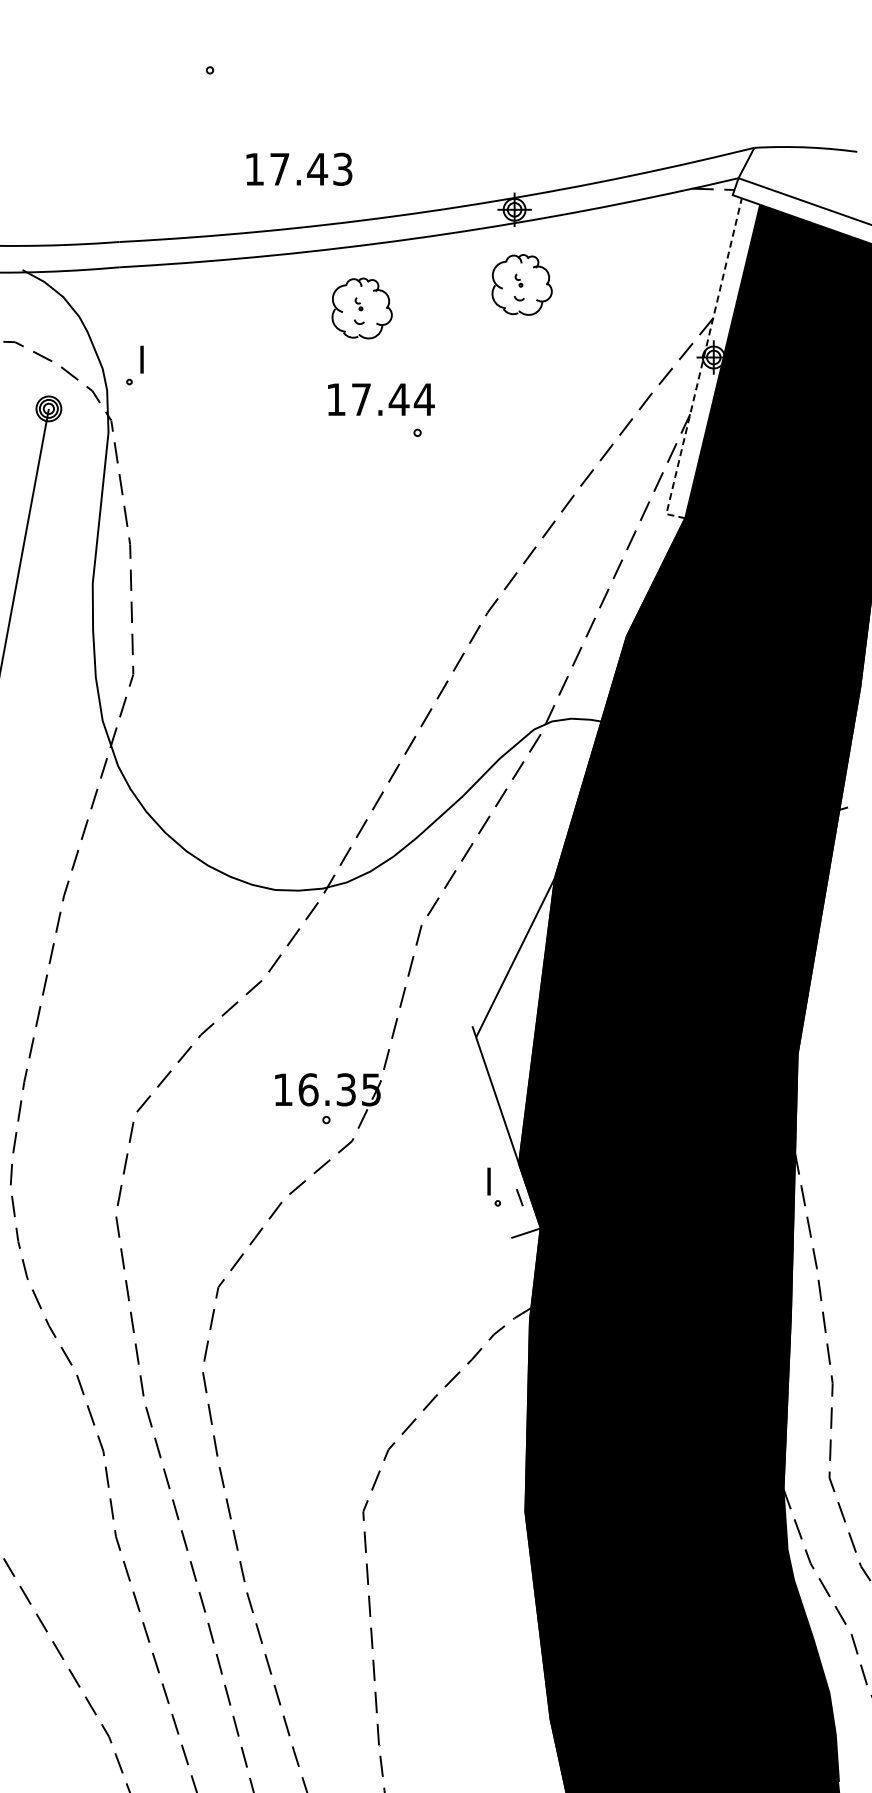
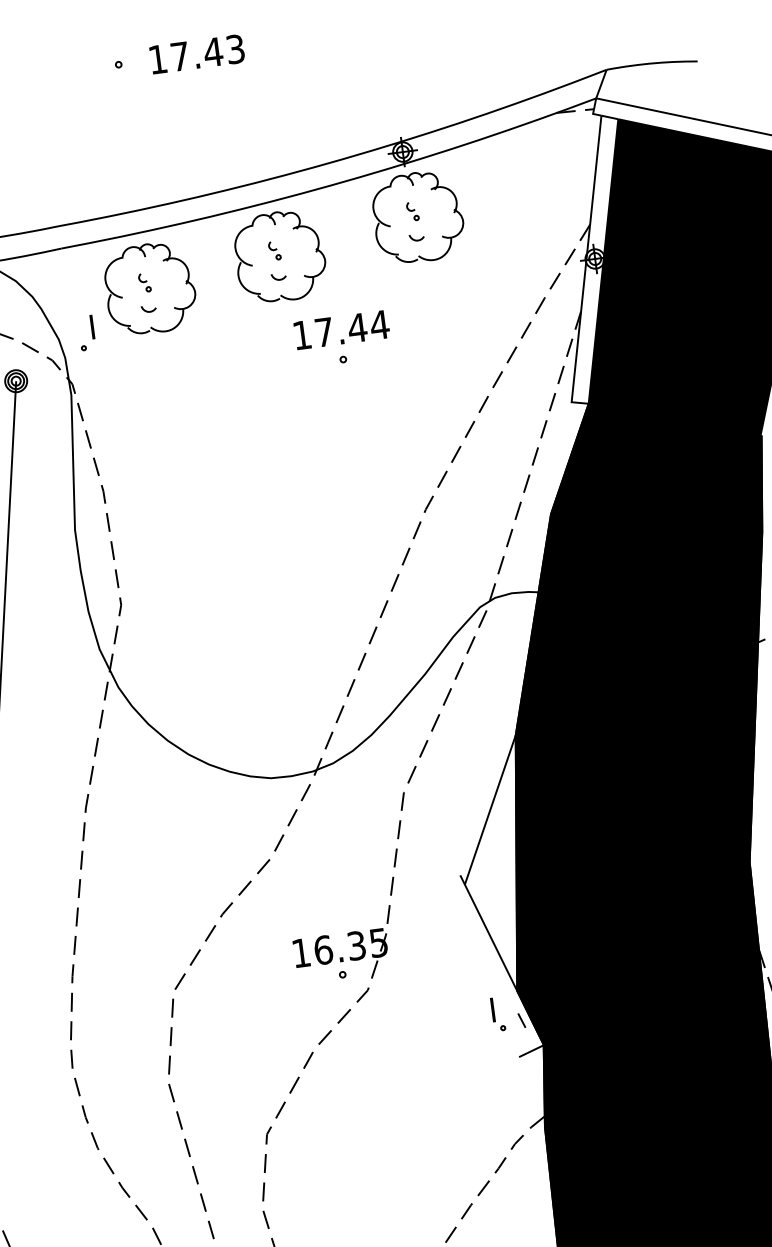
text: (299, 168) -> (197, 53), moved
part: (521, 284) -> (417, 217), size x1.67
part: (361, 308) -> (279, 256), size x1.67
part: (212, 325) -> (150, 288), added
line: (701, 366) -> (585, 268), dashed -> solid
text: (381, 399) -> (342, 329), moved

